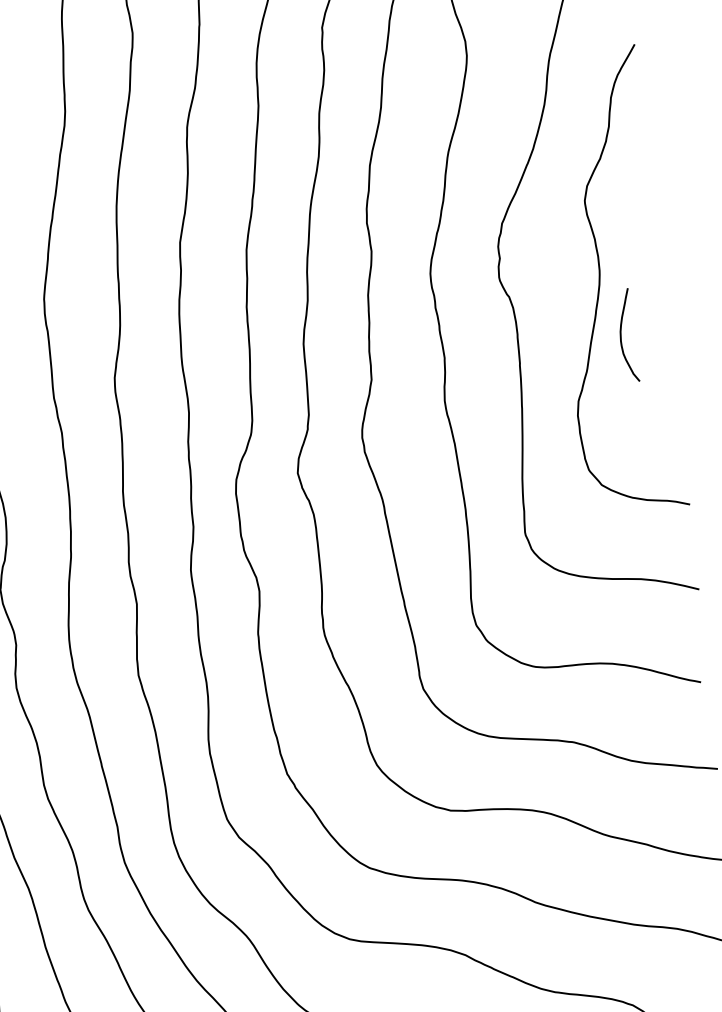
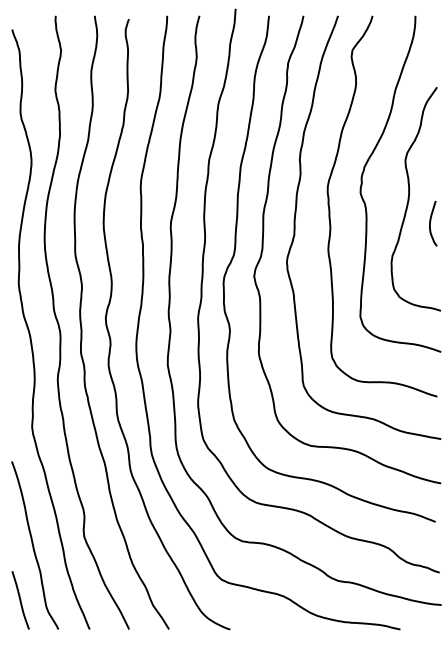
curve: (623, 331) -> (431, 221), moved

